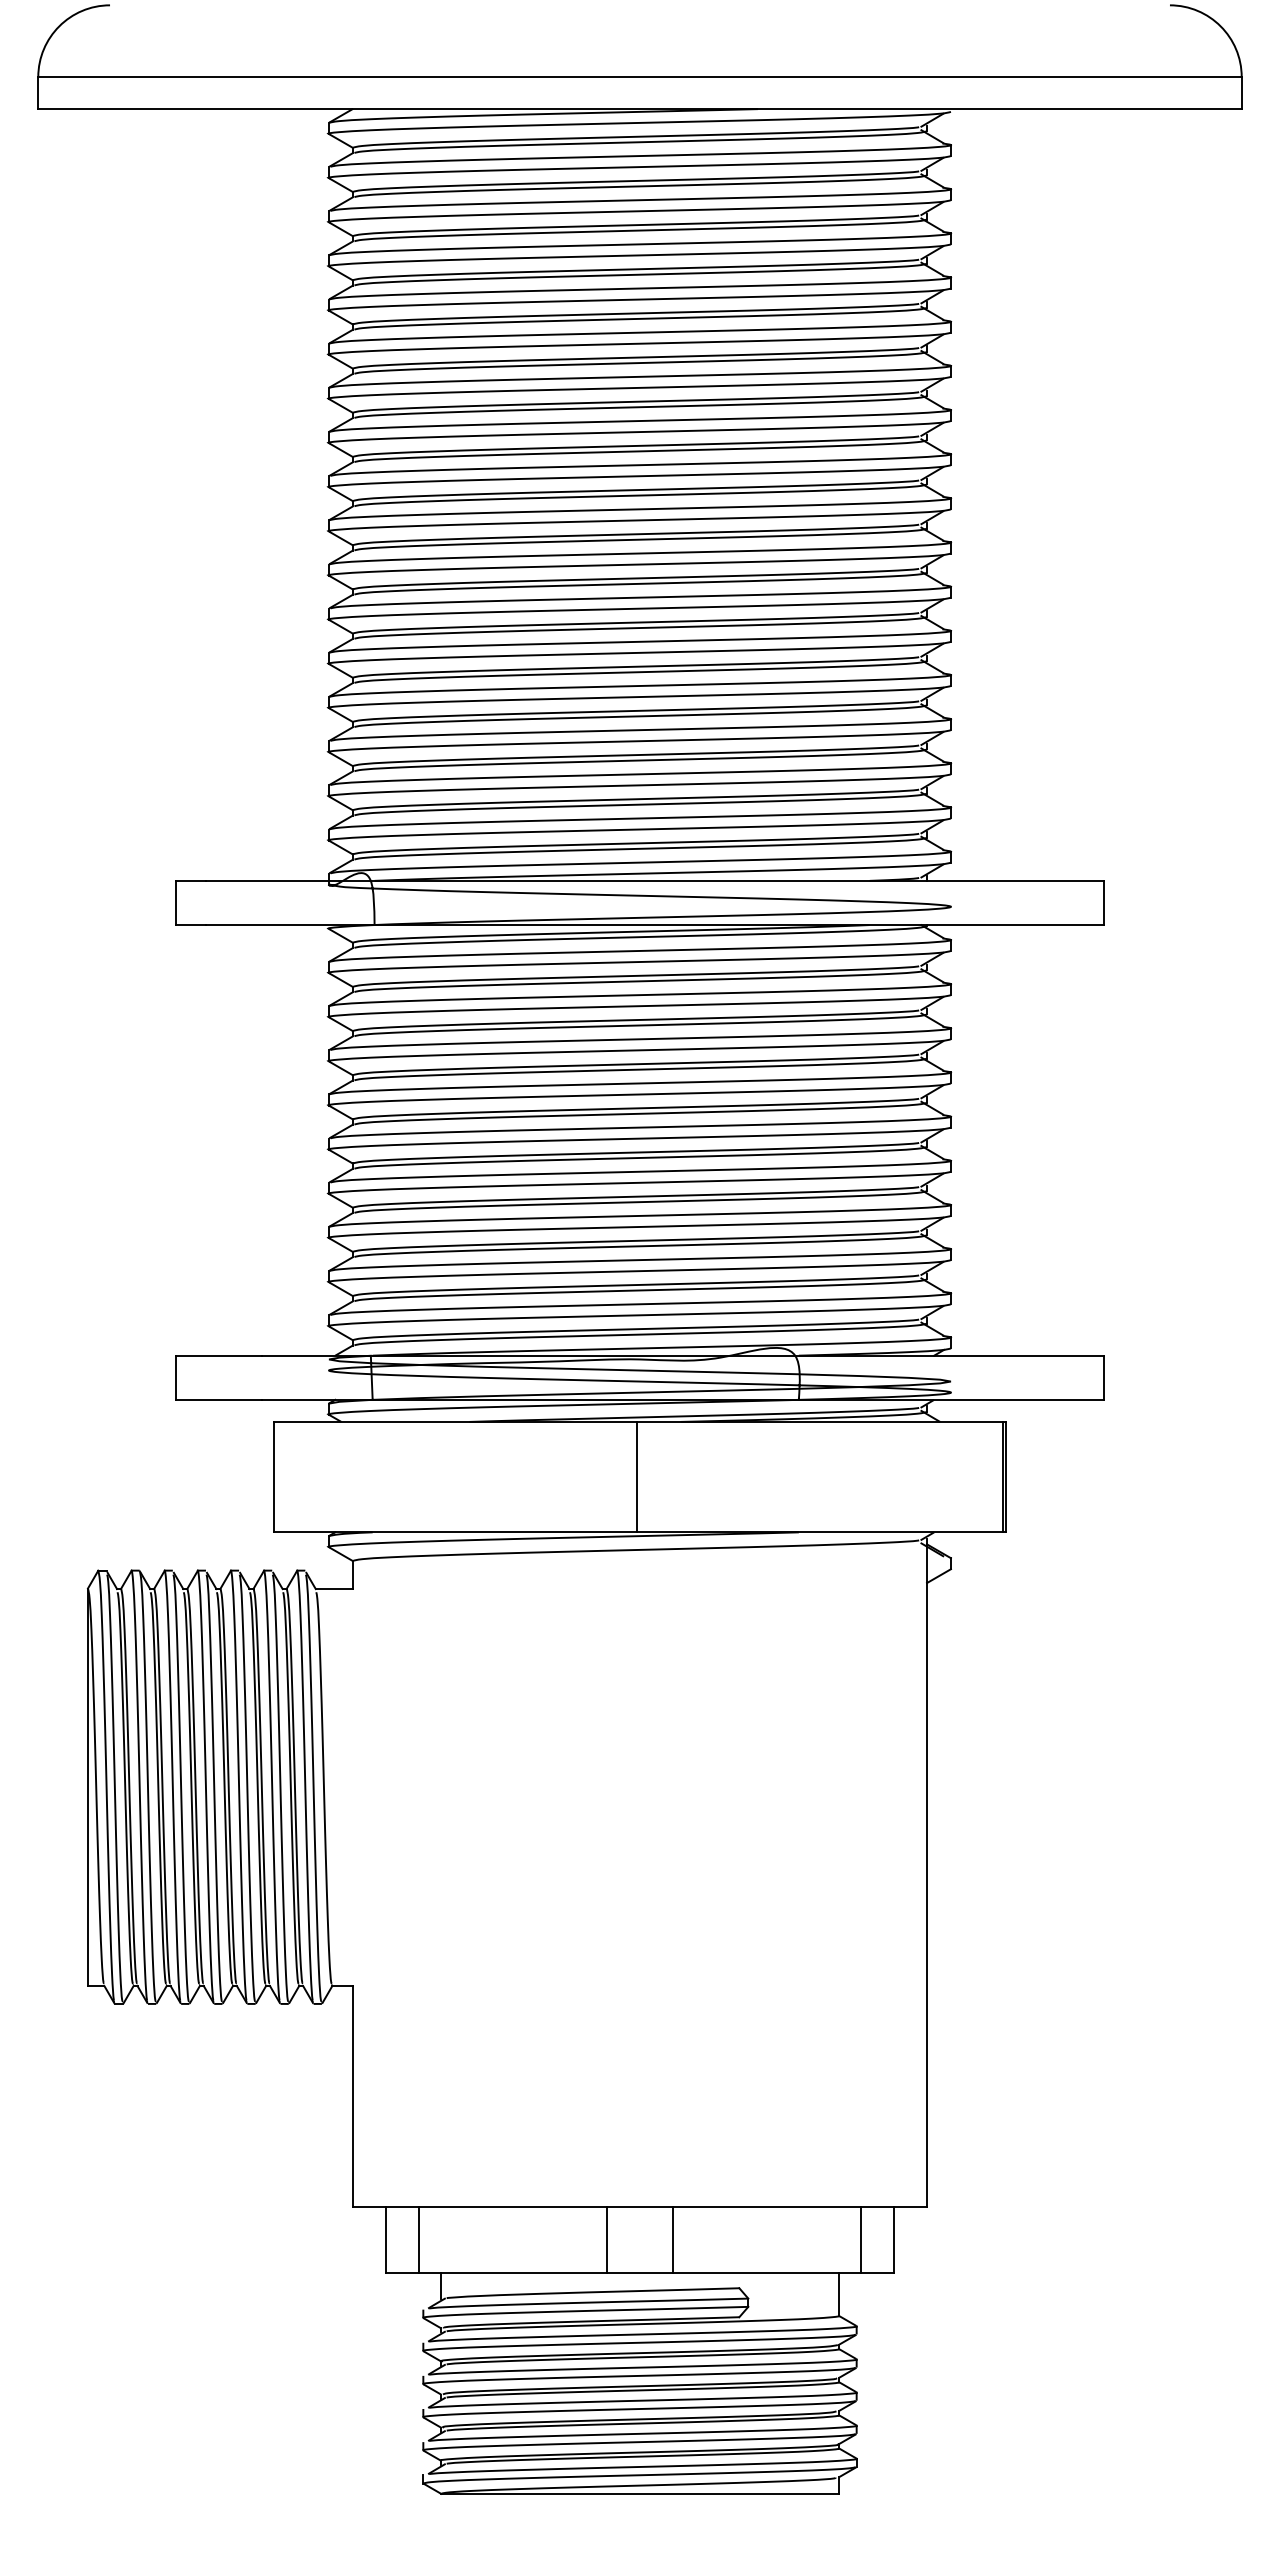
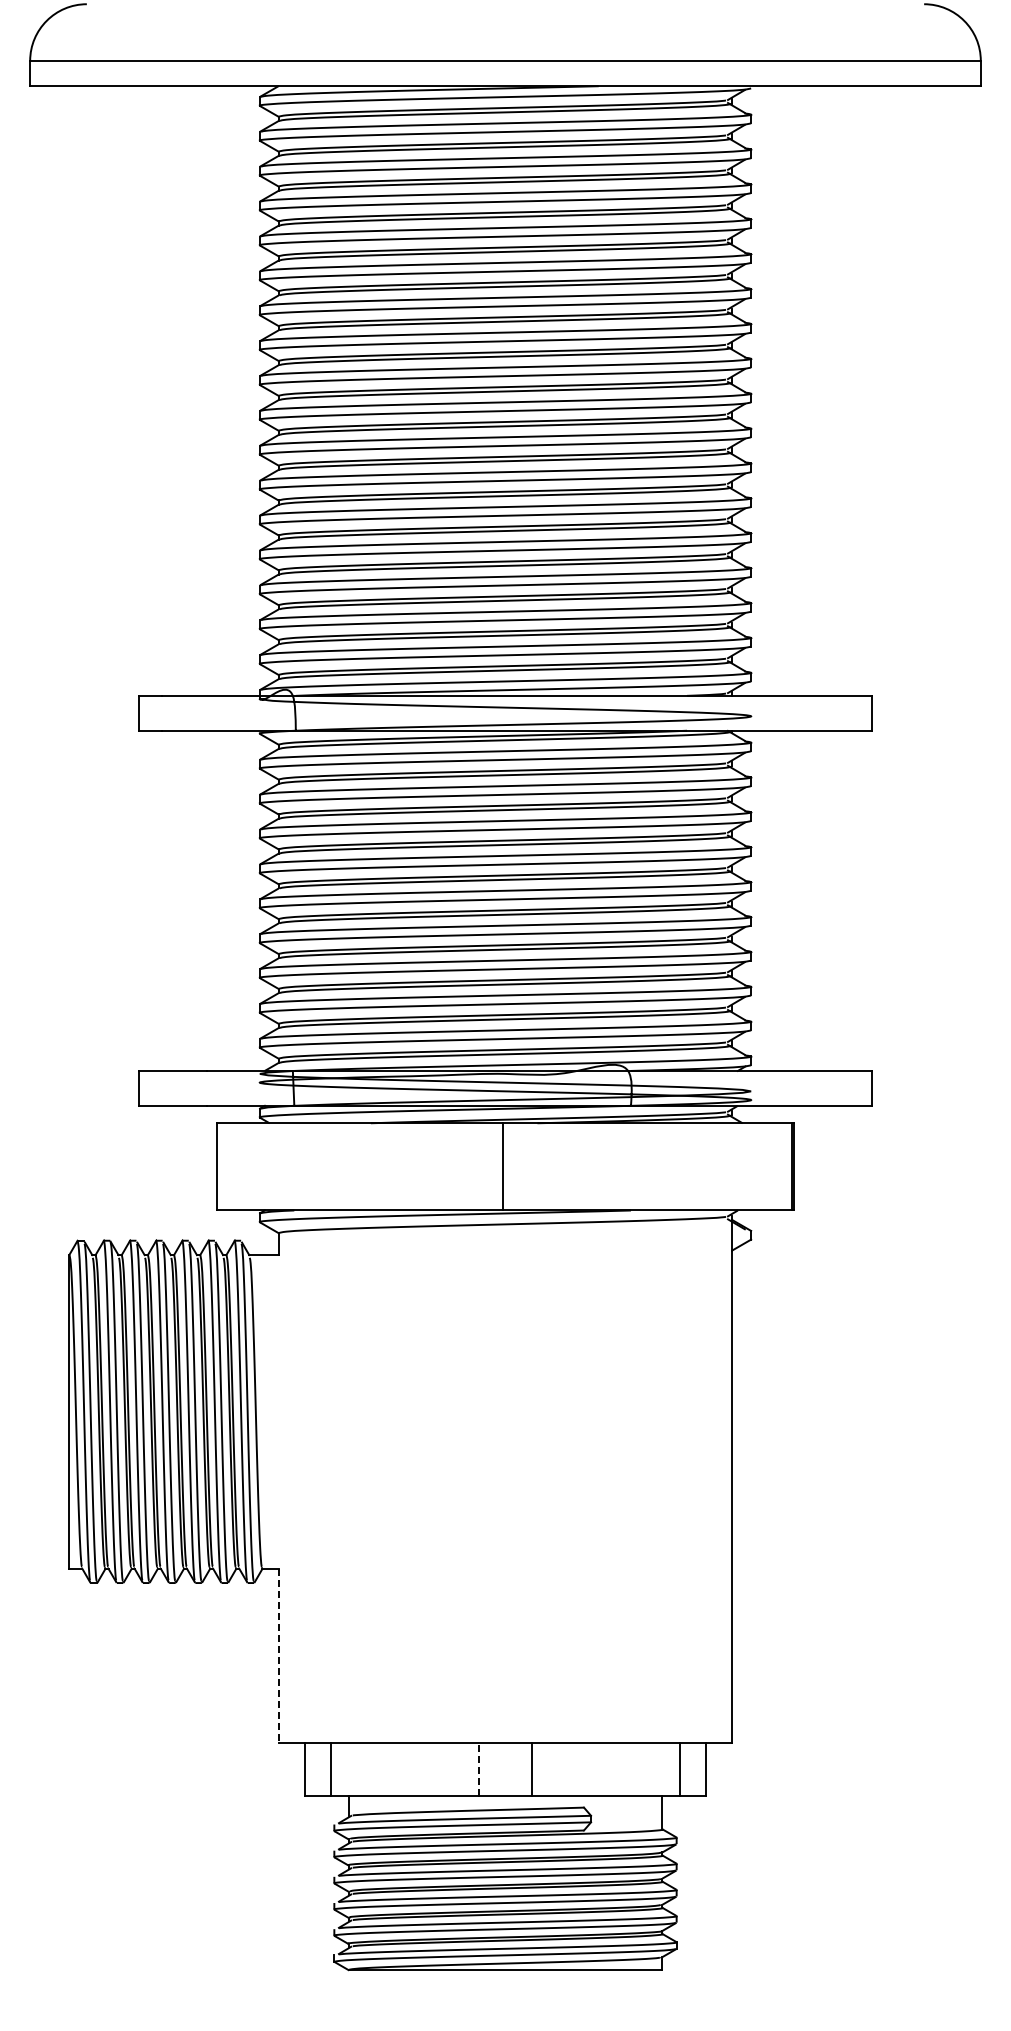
line: (352, 2096) -> (278, 1656), solid -> dashed
line: (607, 2238) -> (479, 1768), solid -> dashed

